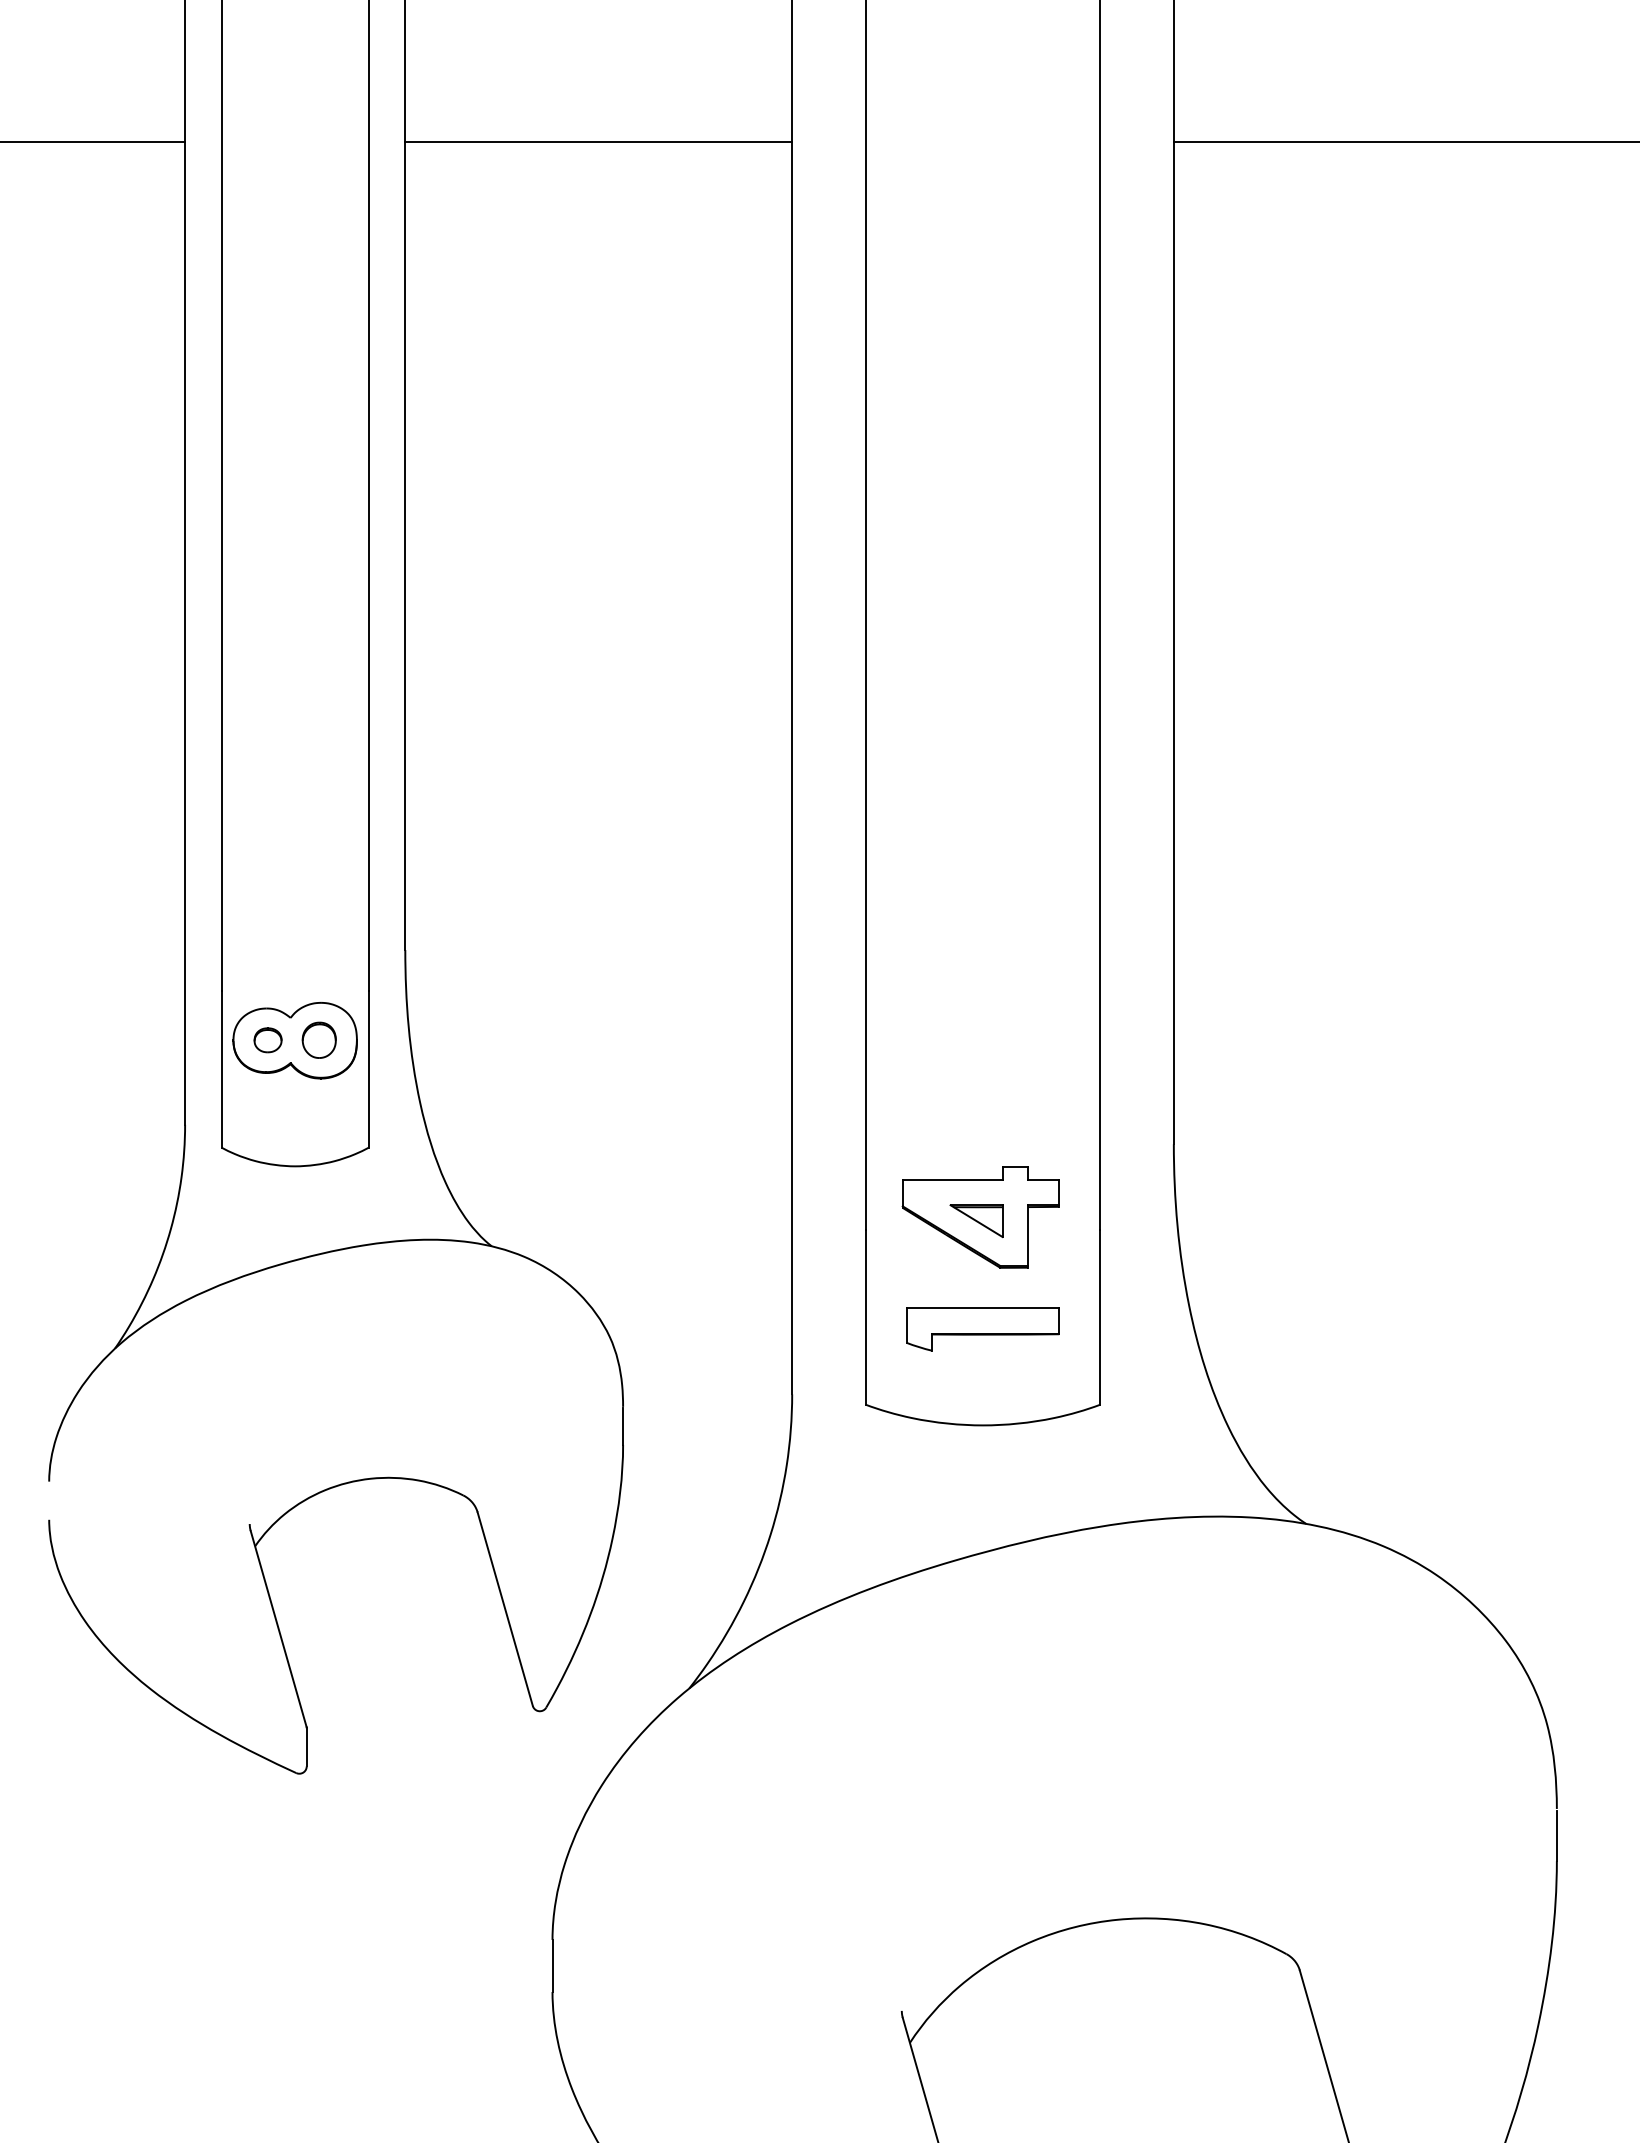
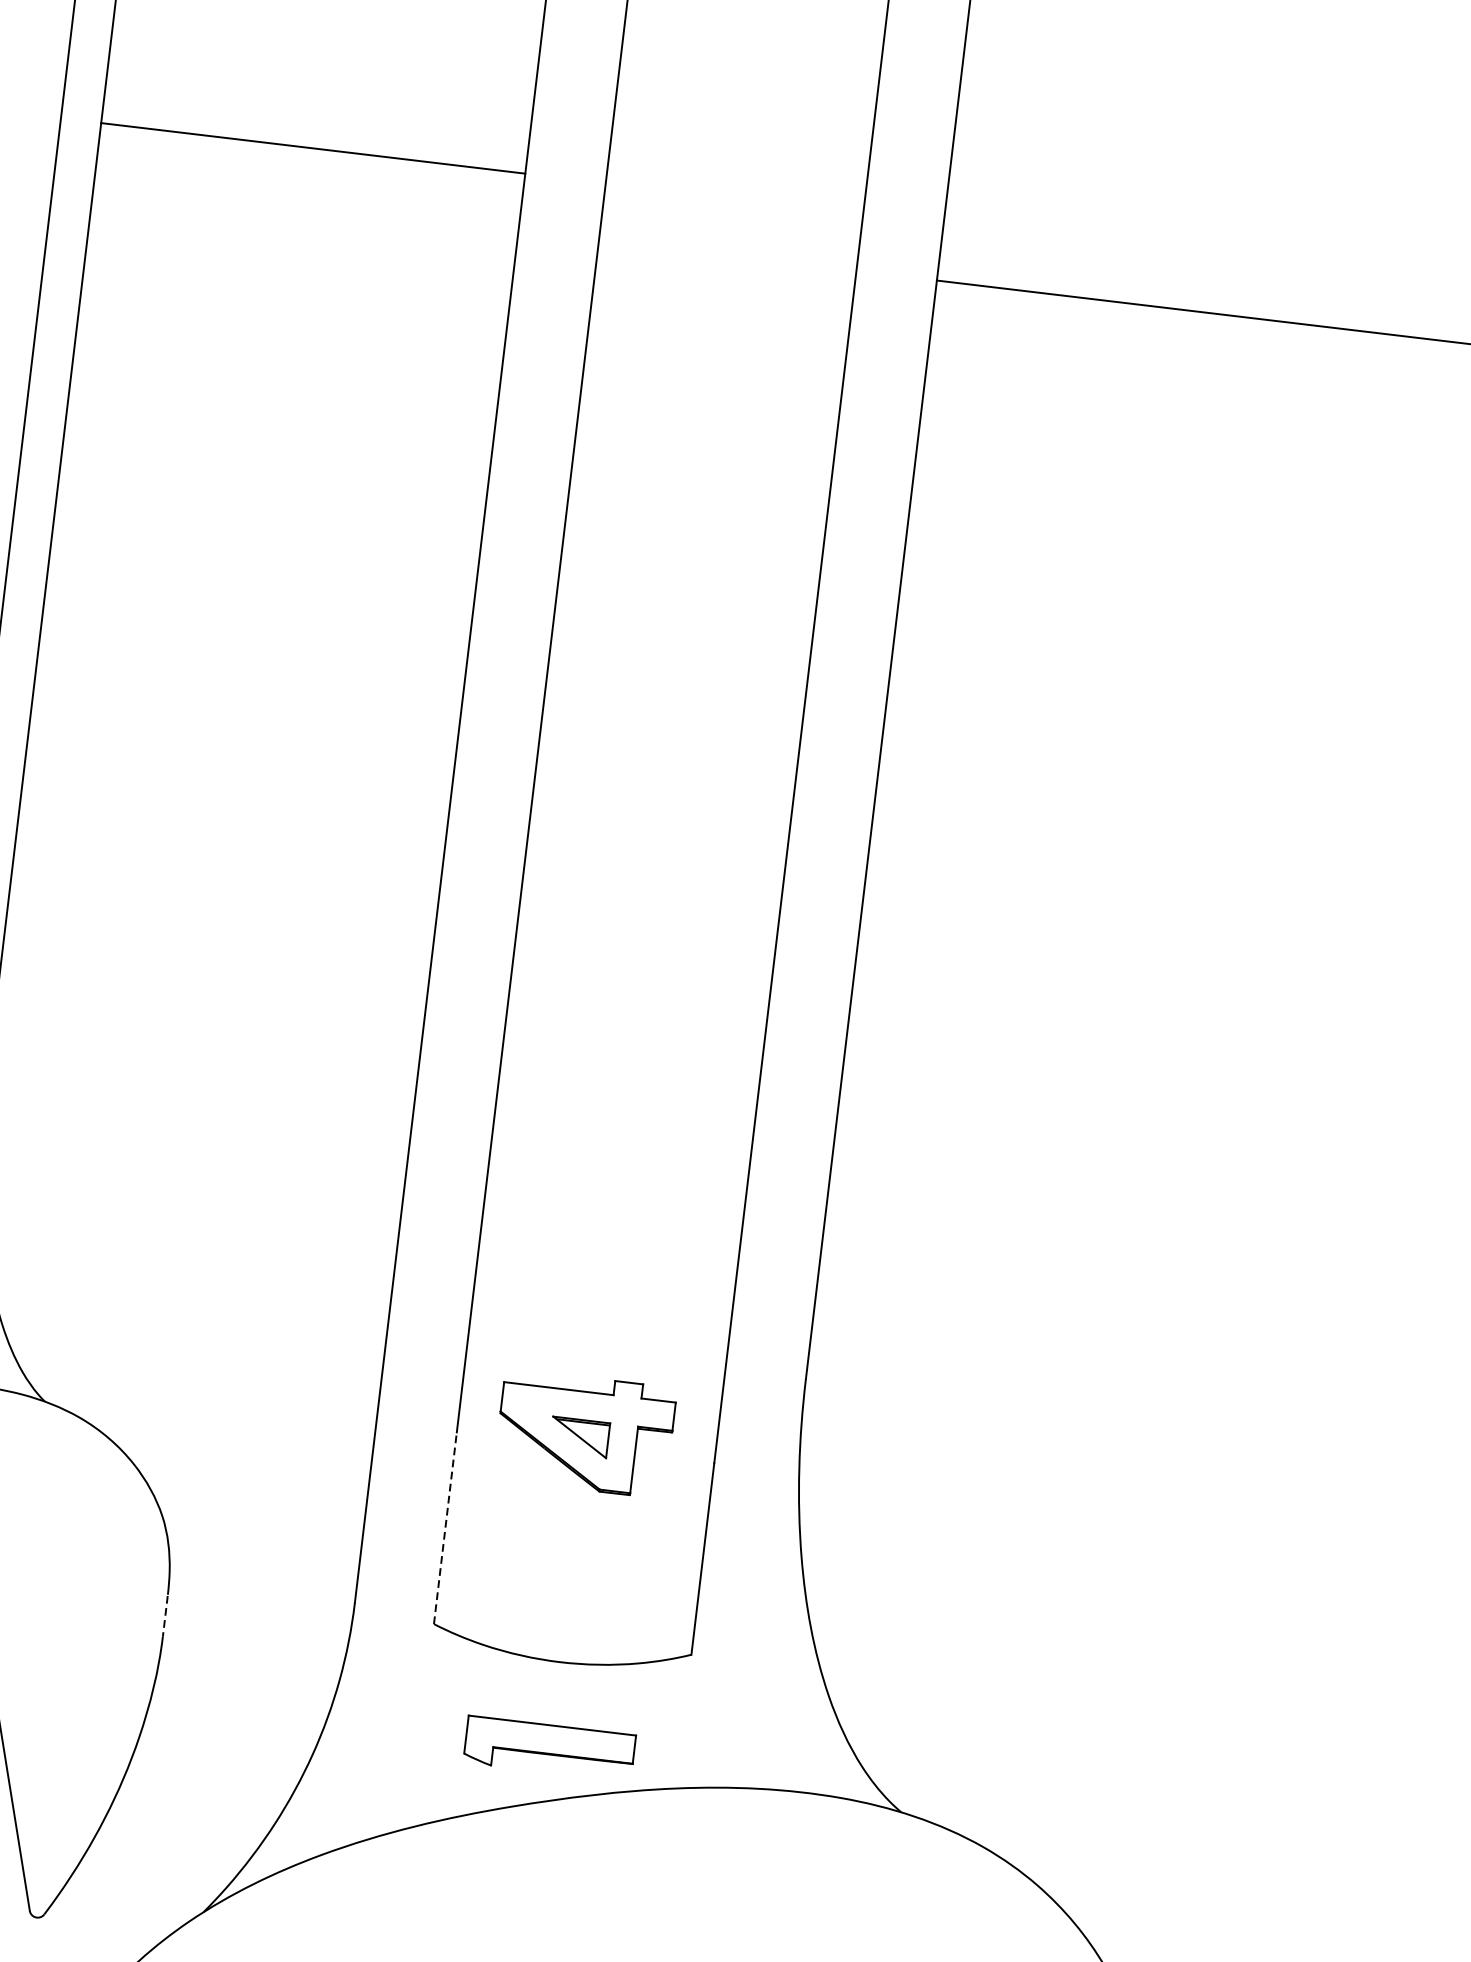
line: (598, 142) -> (312, 148), moved
line: (865, 1316) -> (445, 1527), solid -> dashed
part: (982, 1329) -> (549, 1748), moved
line: (623, 1426) -> (165, 1616), solid -> dashed

